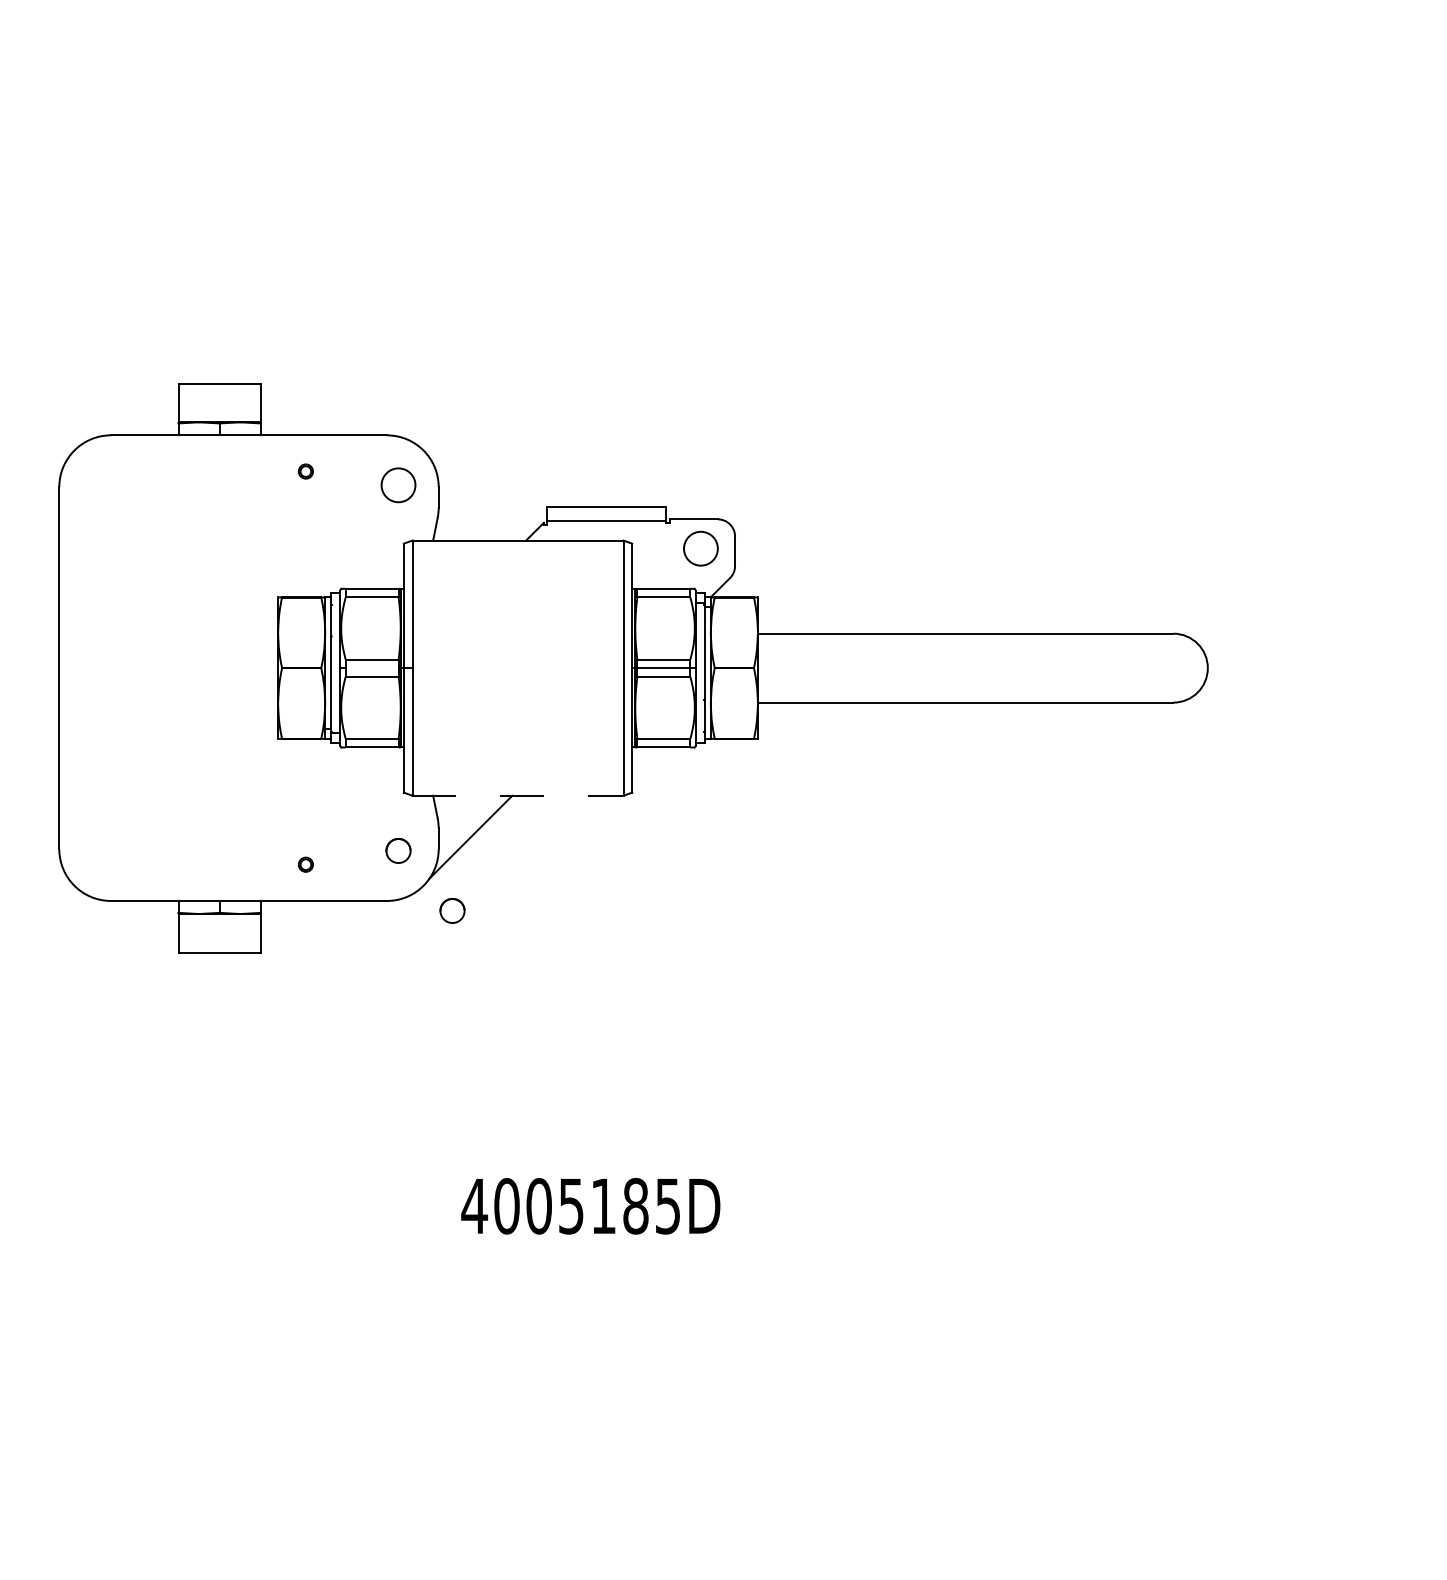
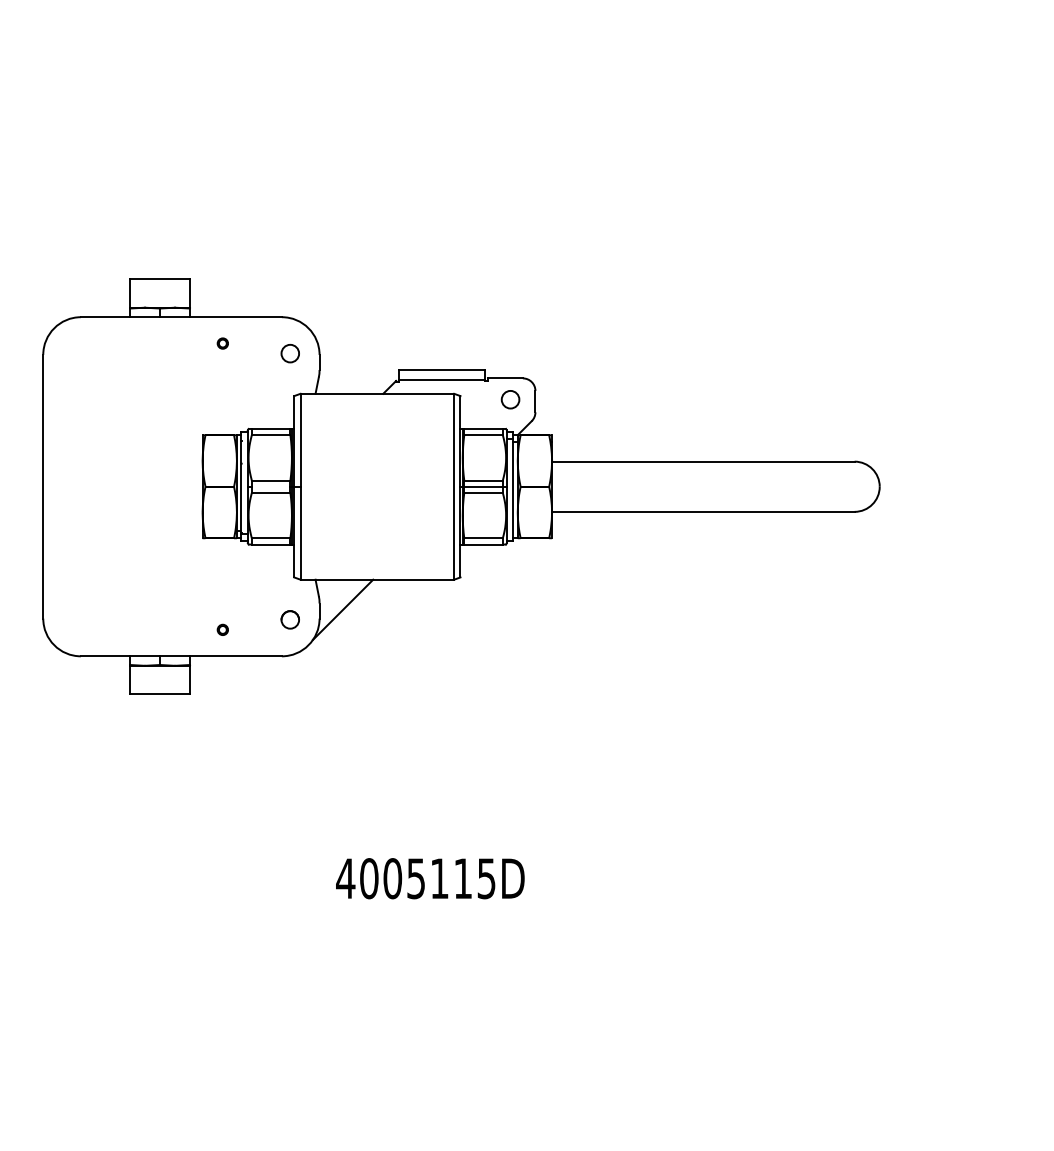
circle: (398, 485) -> (290, 353), size x0.71
circle: (700, 548) -> (510, 399), size x0.71
line: (518, 795) -> (377, 579), dashed -> solid
circle: (452, 910) -> (329, 663), removed
text: (635, 1206) -> (462, 878), 4005185D -> 4005115D

